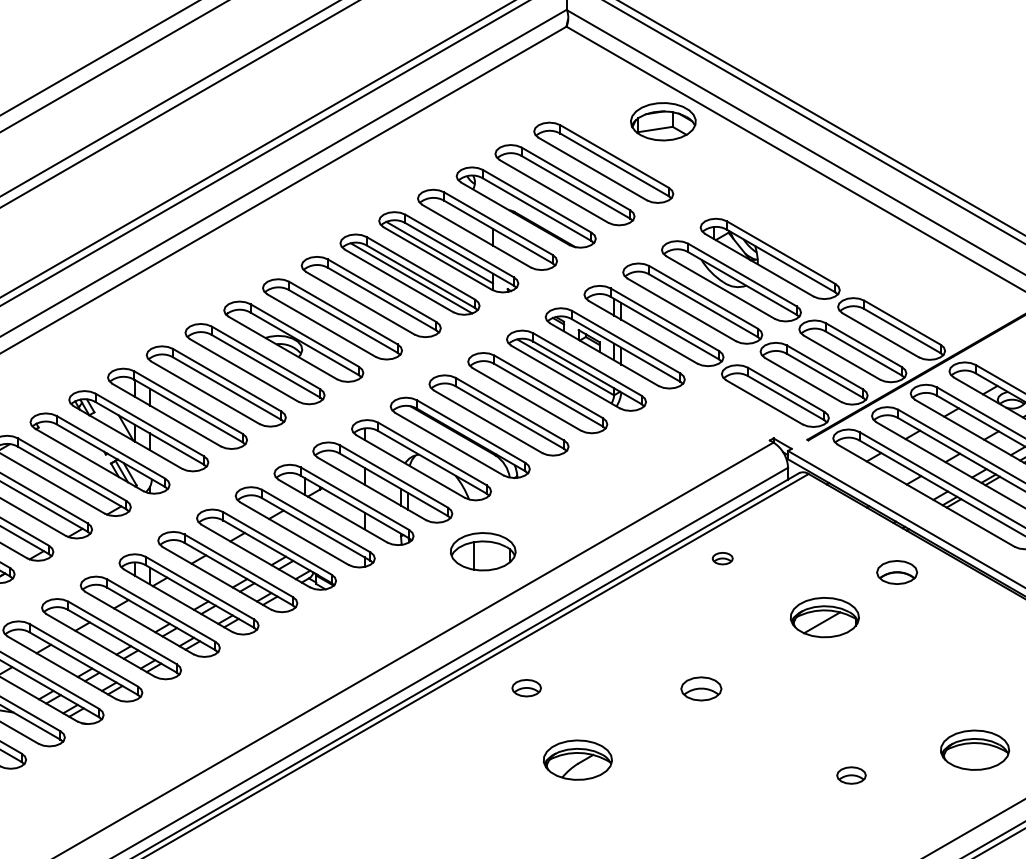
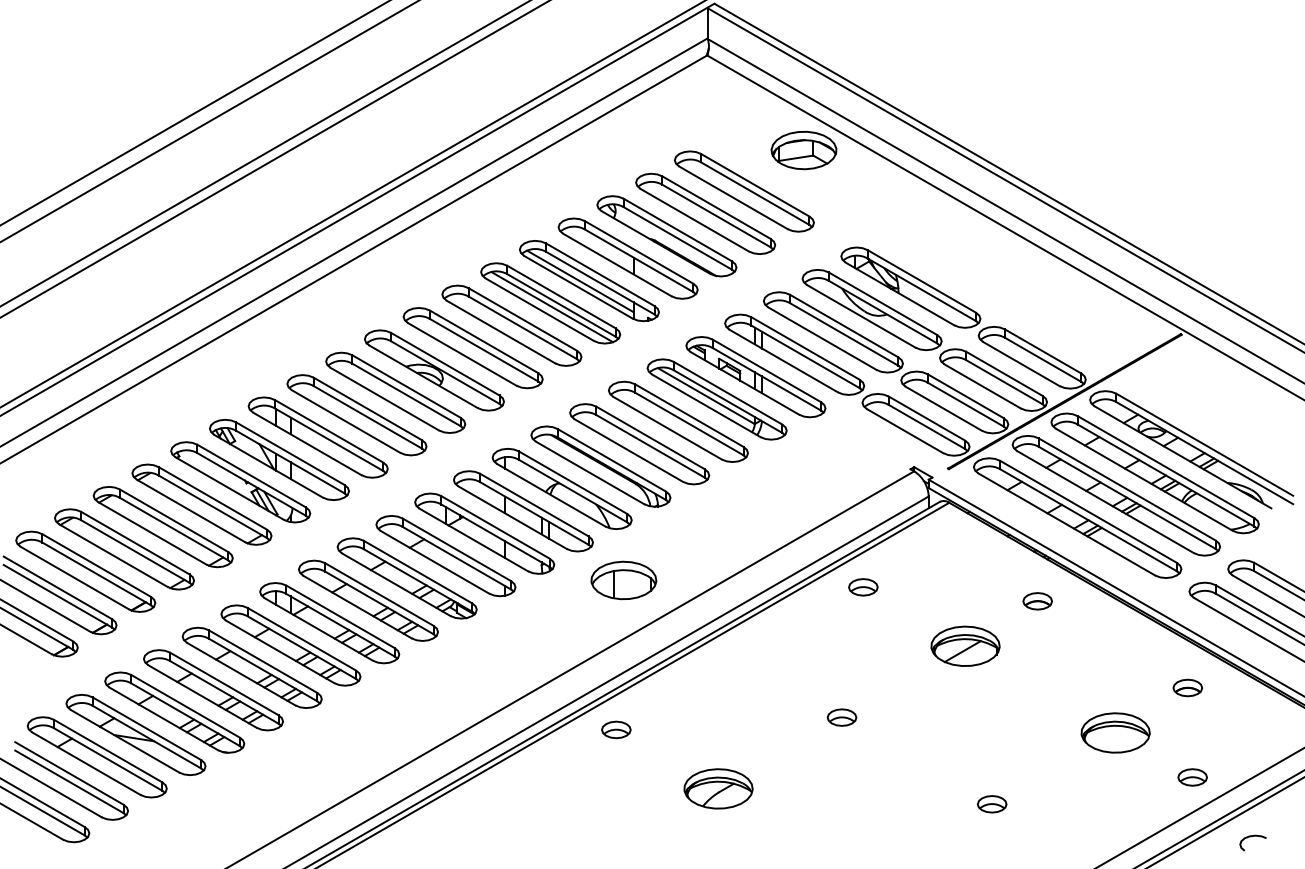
part: (722, 558) -> (863, 587), size x1.43
part: (896, 572) -> (1037, 601), size x0.71
part: (526, 687) -> (616, 729), moved
part: (700, 688) -> (841, 717), size x0.71
part: (974, 749) -> (1115, 732), moved

